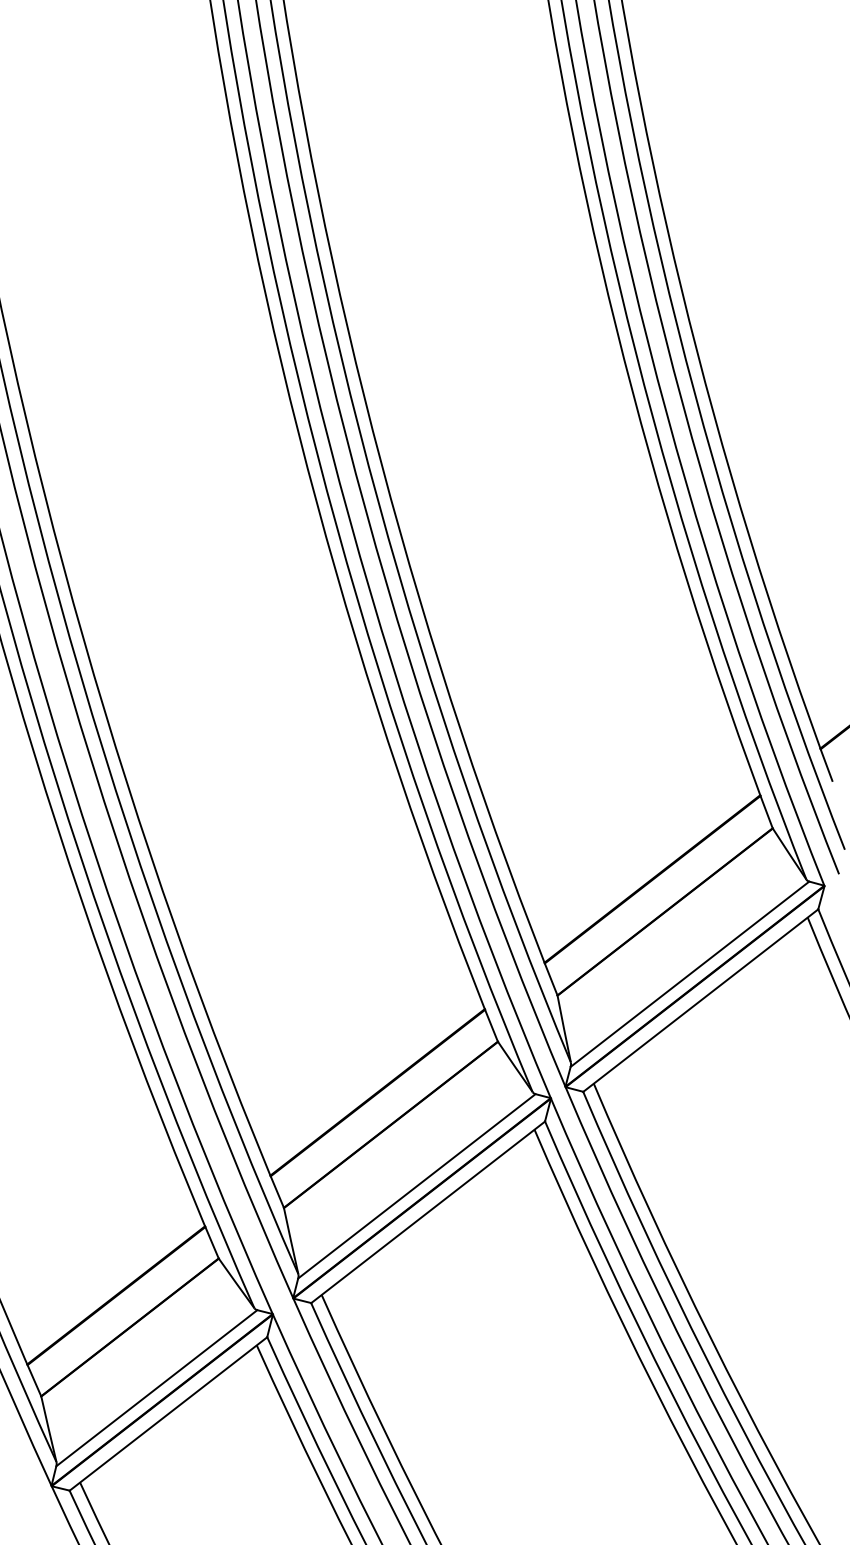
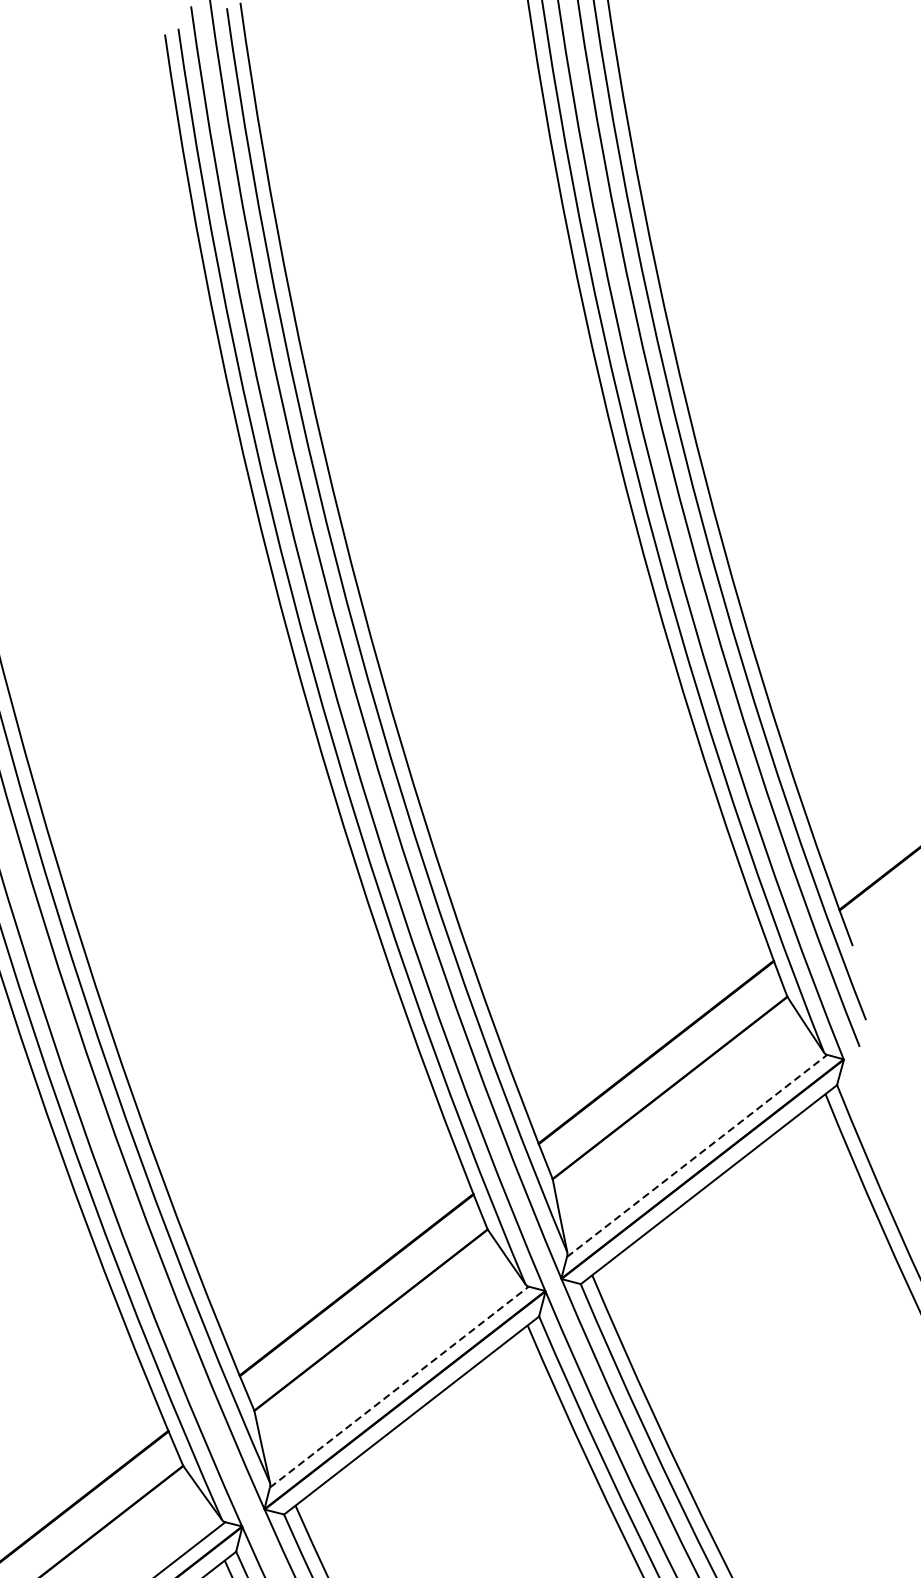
line: (690, 973) -> (697, 1155), solid -> dashed
line: (417, 1186) -> (399, 1387), solid -> dashed

